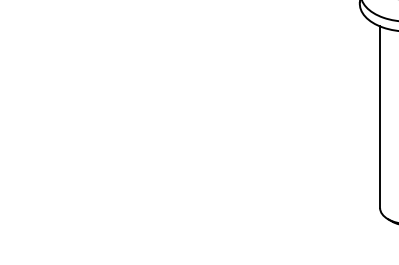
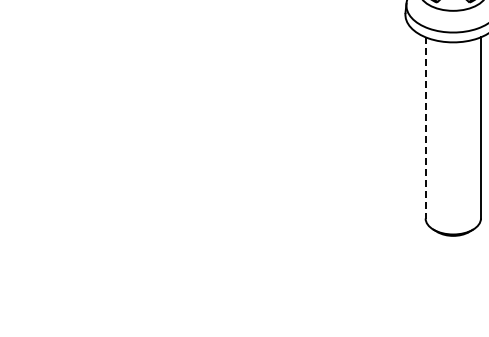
line: (379, 116) -> (425, 127), solid -> dashed

